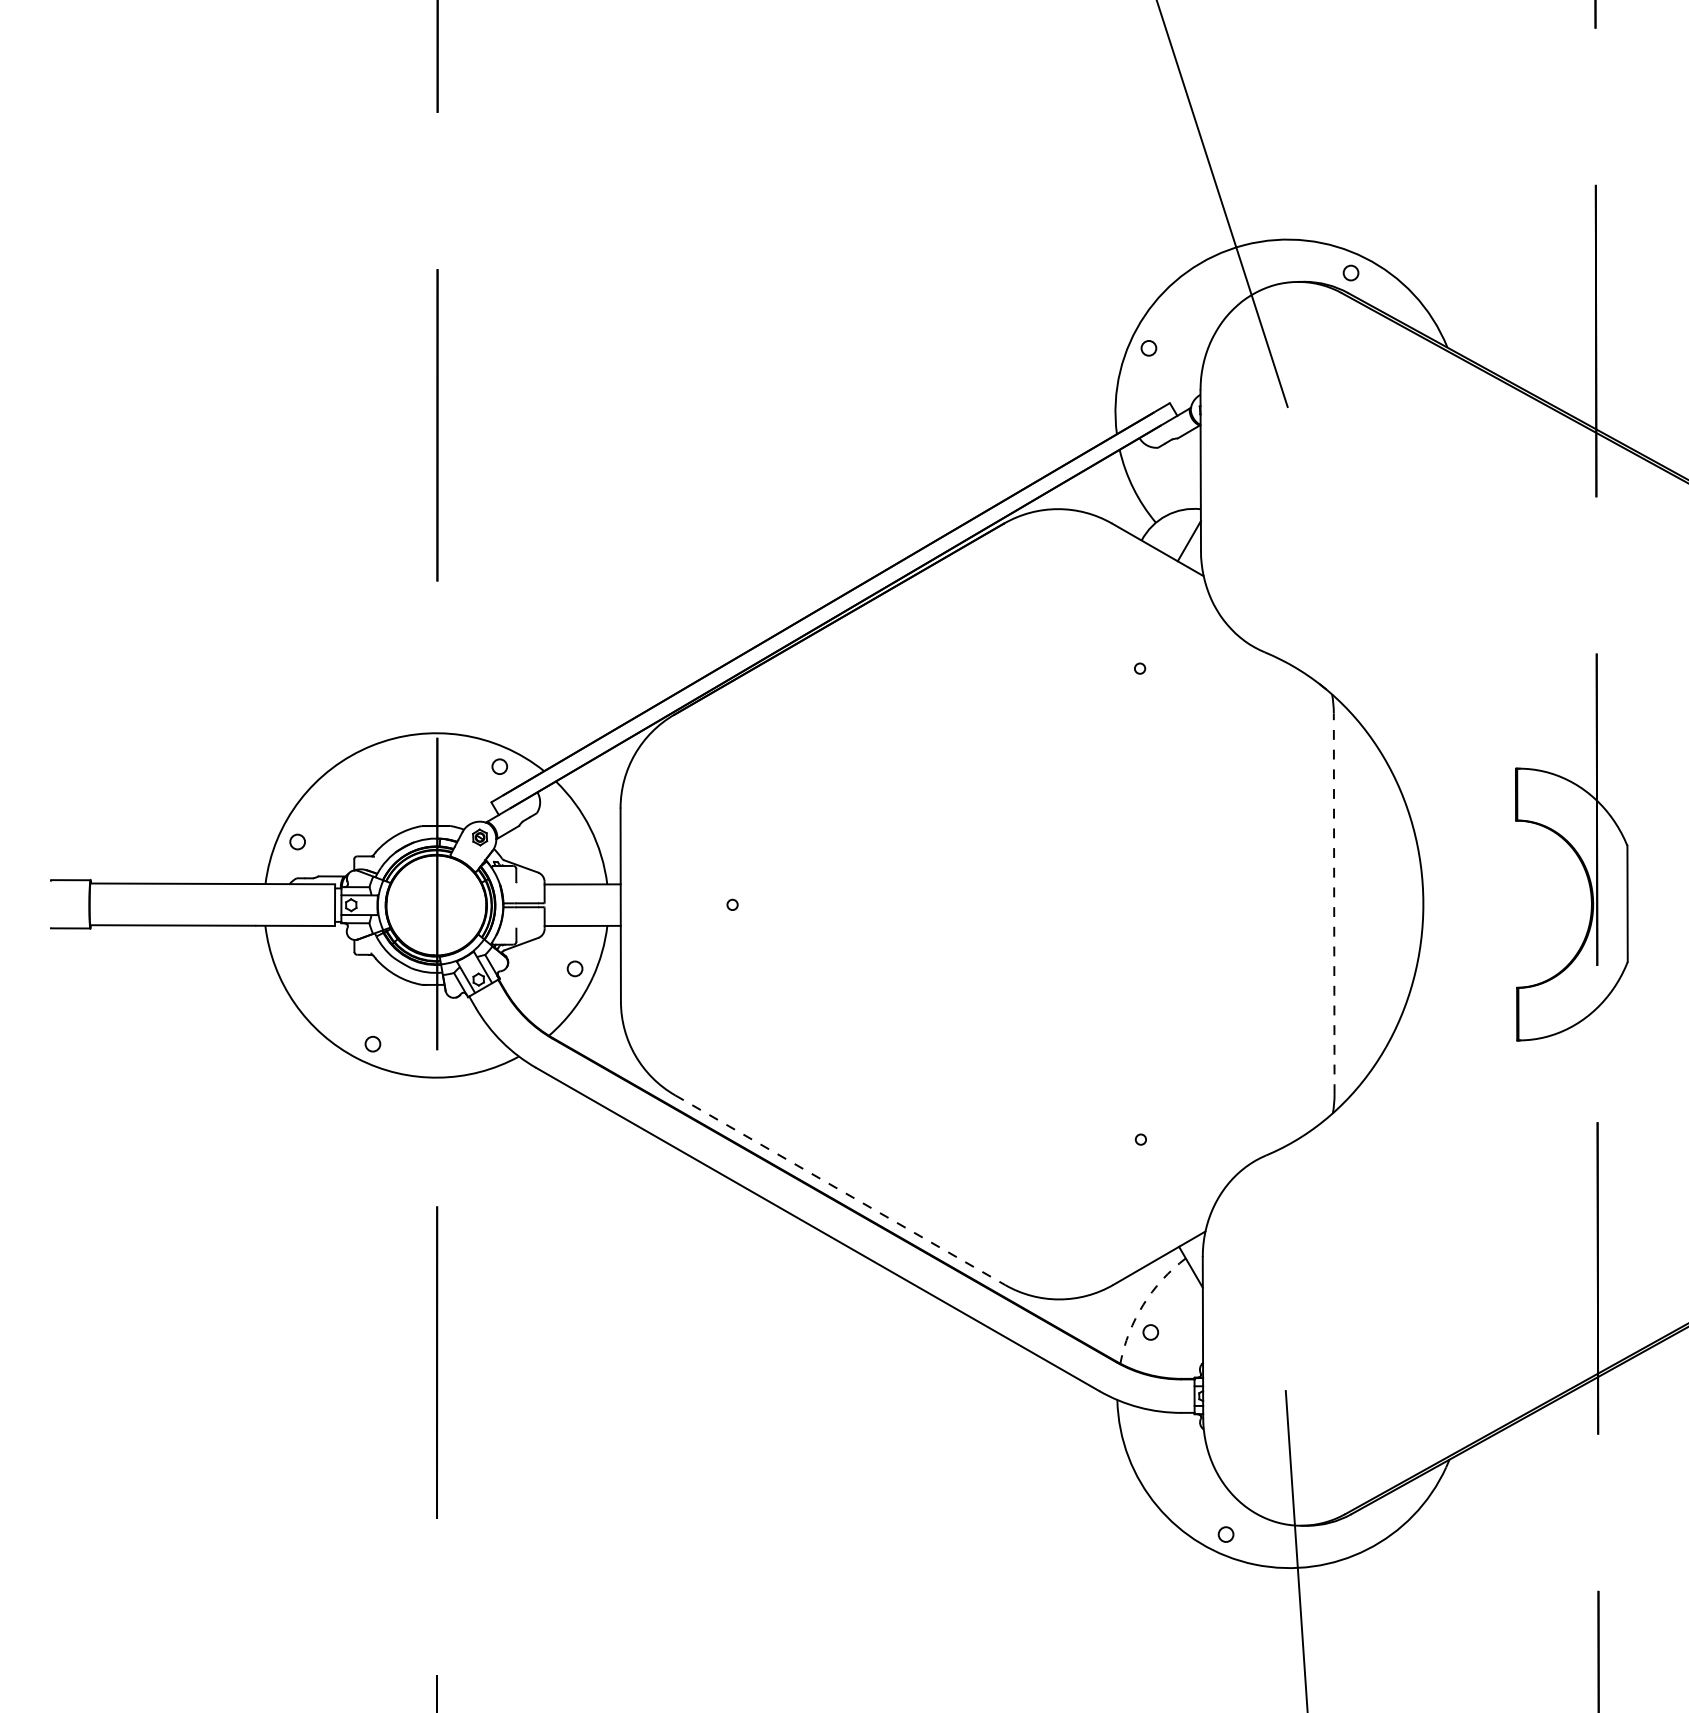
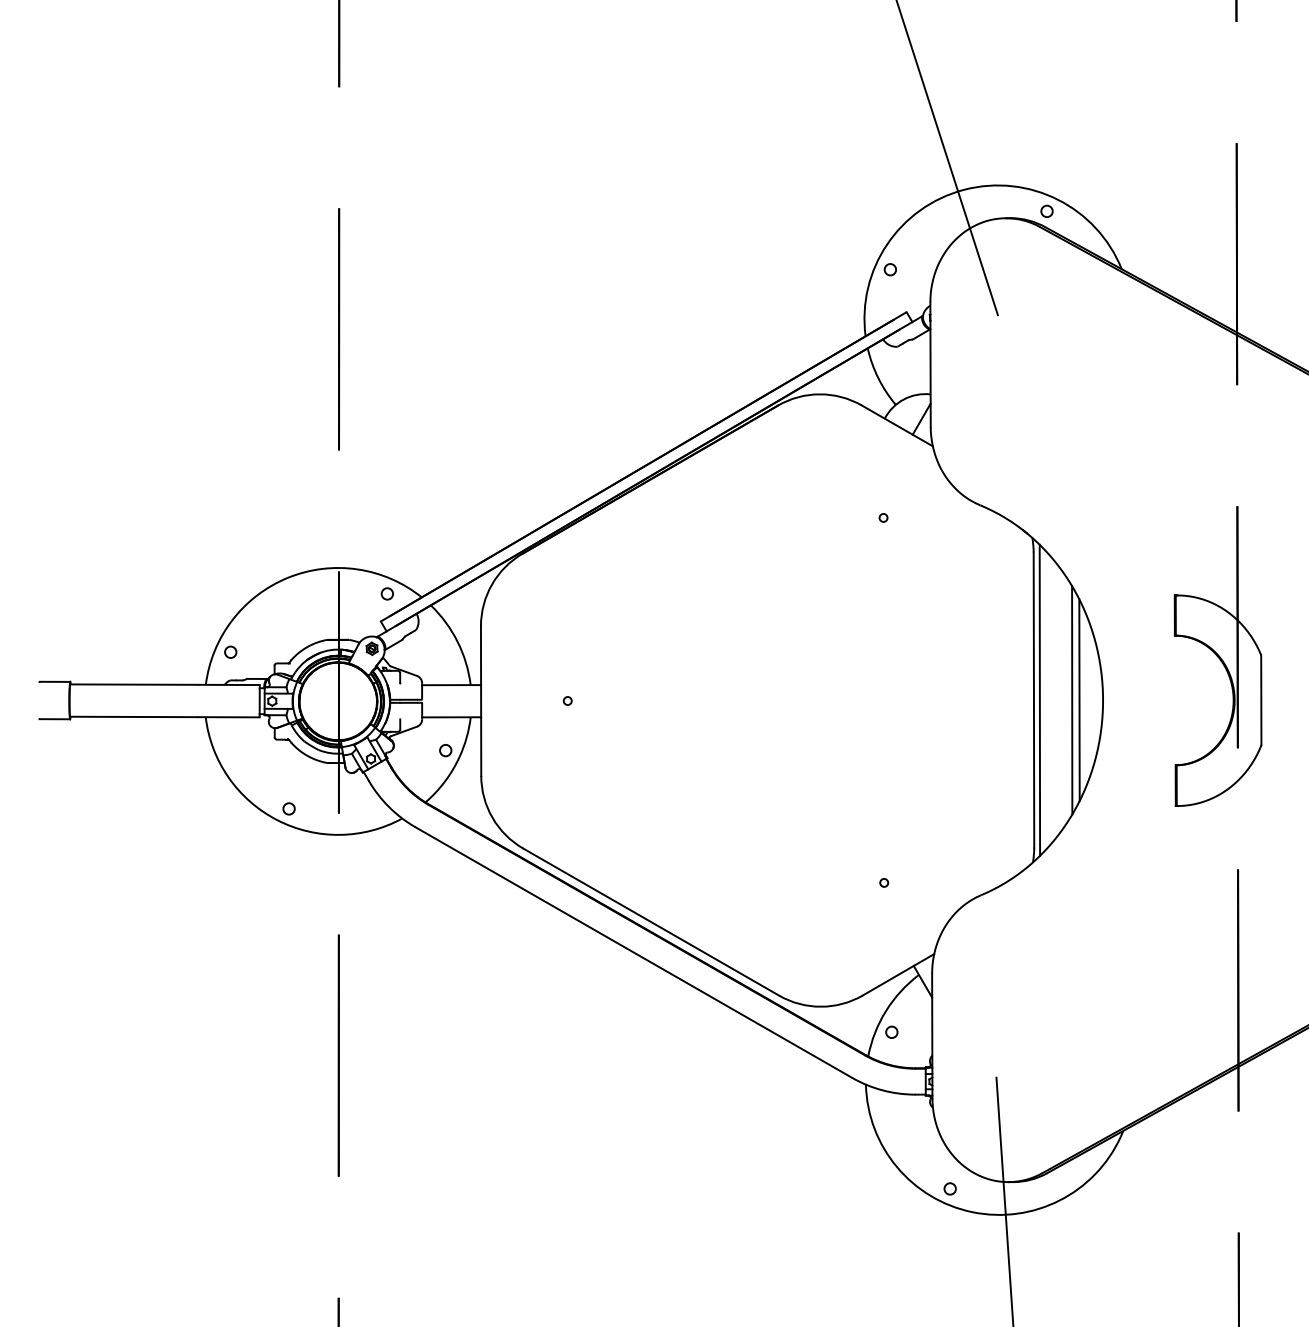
line: (1334, 903) -> (1034, 699), dashed -> solid
line: (1341, 903) -> (1039, 699), added
line: (1383, 903) -> (1072, 699), added
line: (1392, 903) -> (1079, 699), added
line: (840, 1190) -> (651, 922), dashed -> solid
arc: (1143, 1304) -> (886, 1010), dashed -> solid

